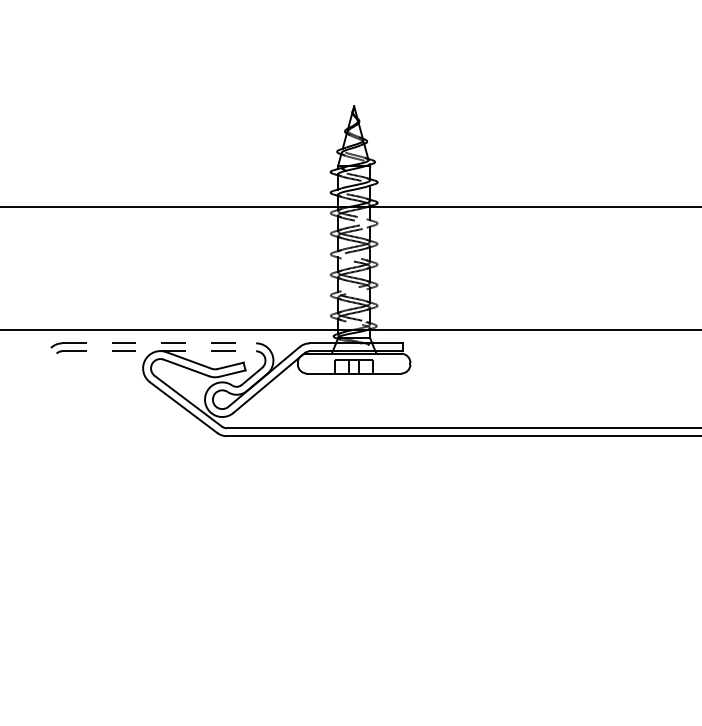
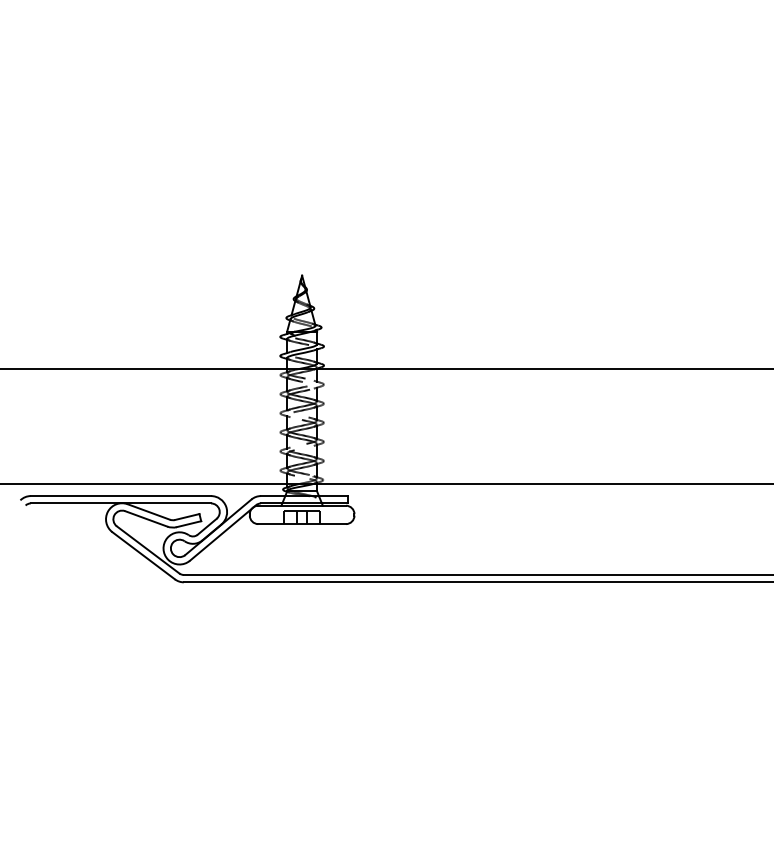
line: (159, 343) -> (121, 496), dashed -> solid
line: (159, 351) -> (121, 503), dashed -> solid

